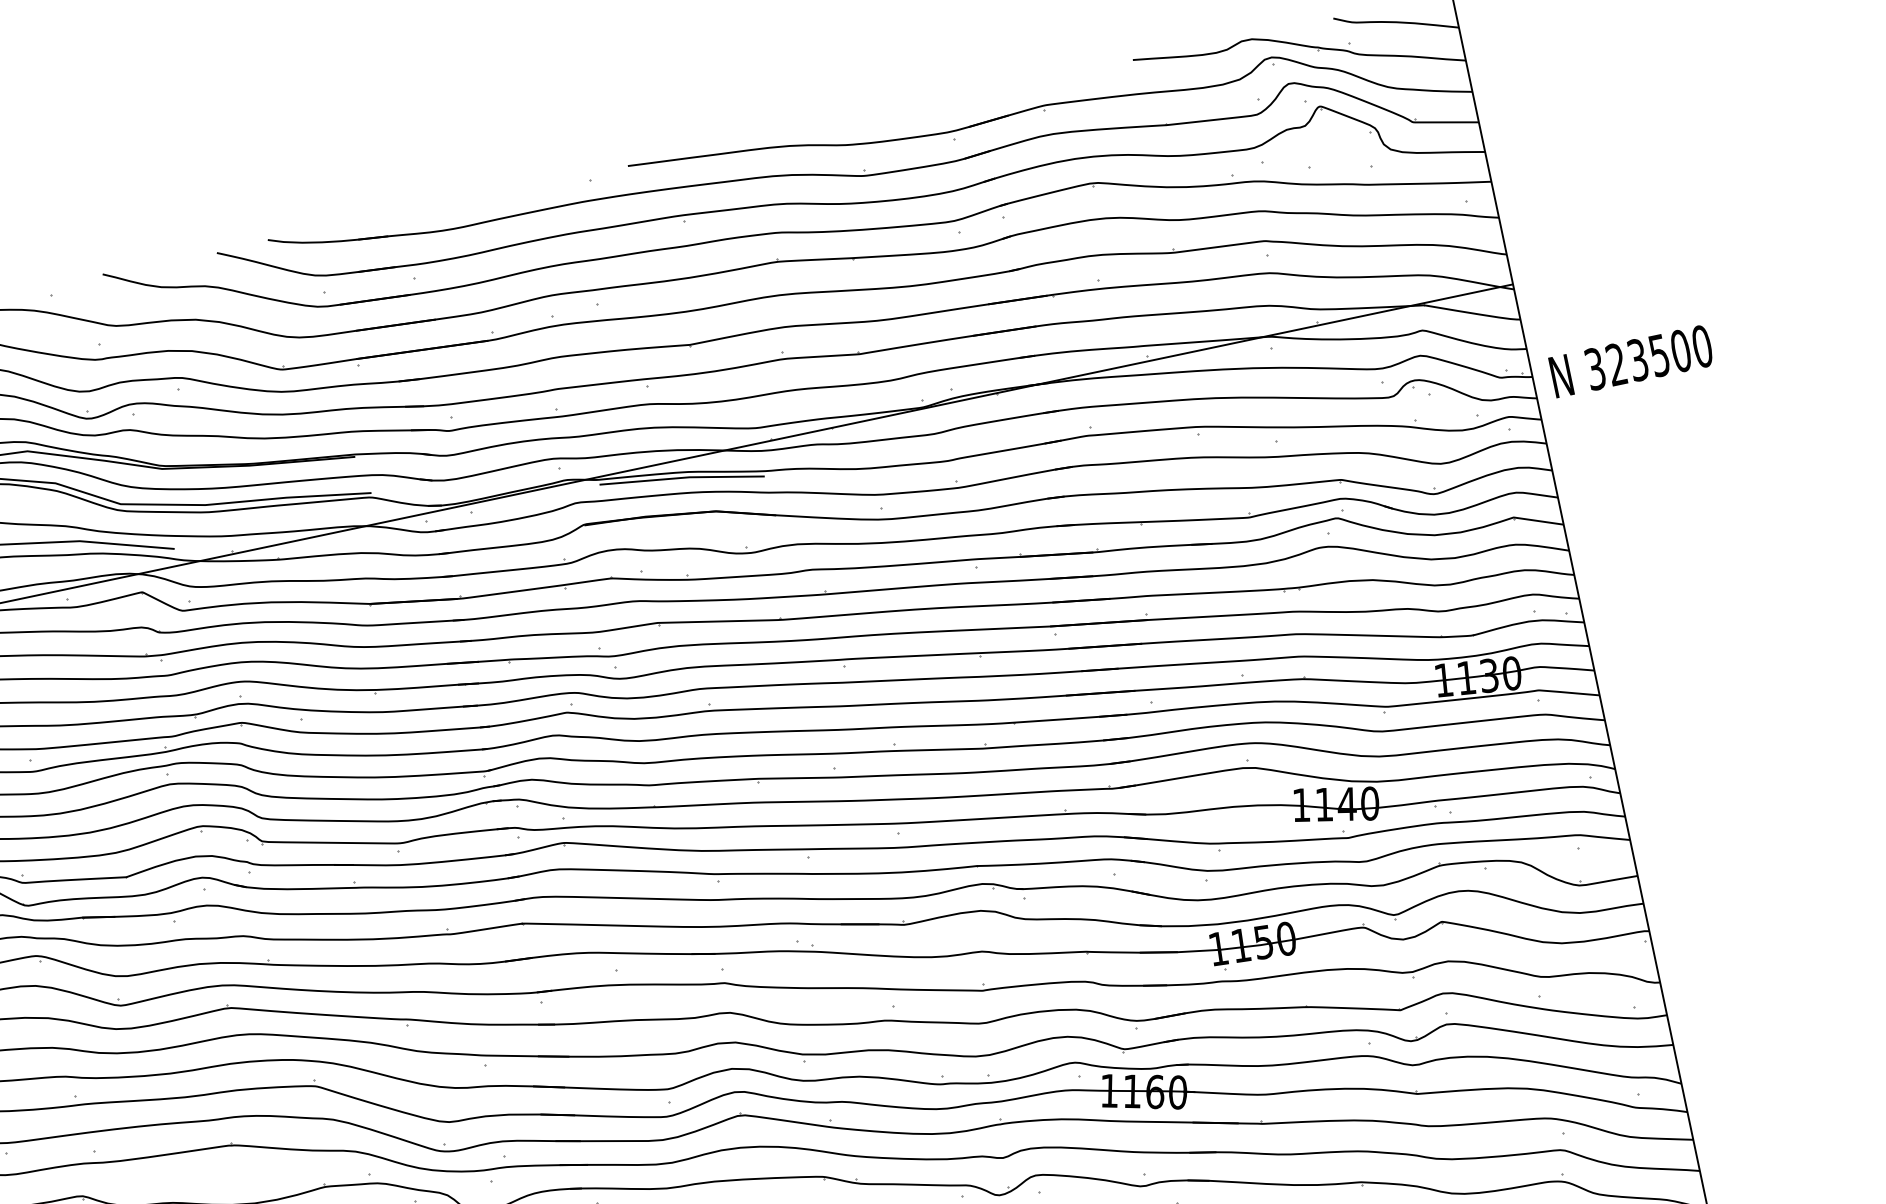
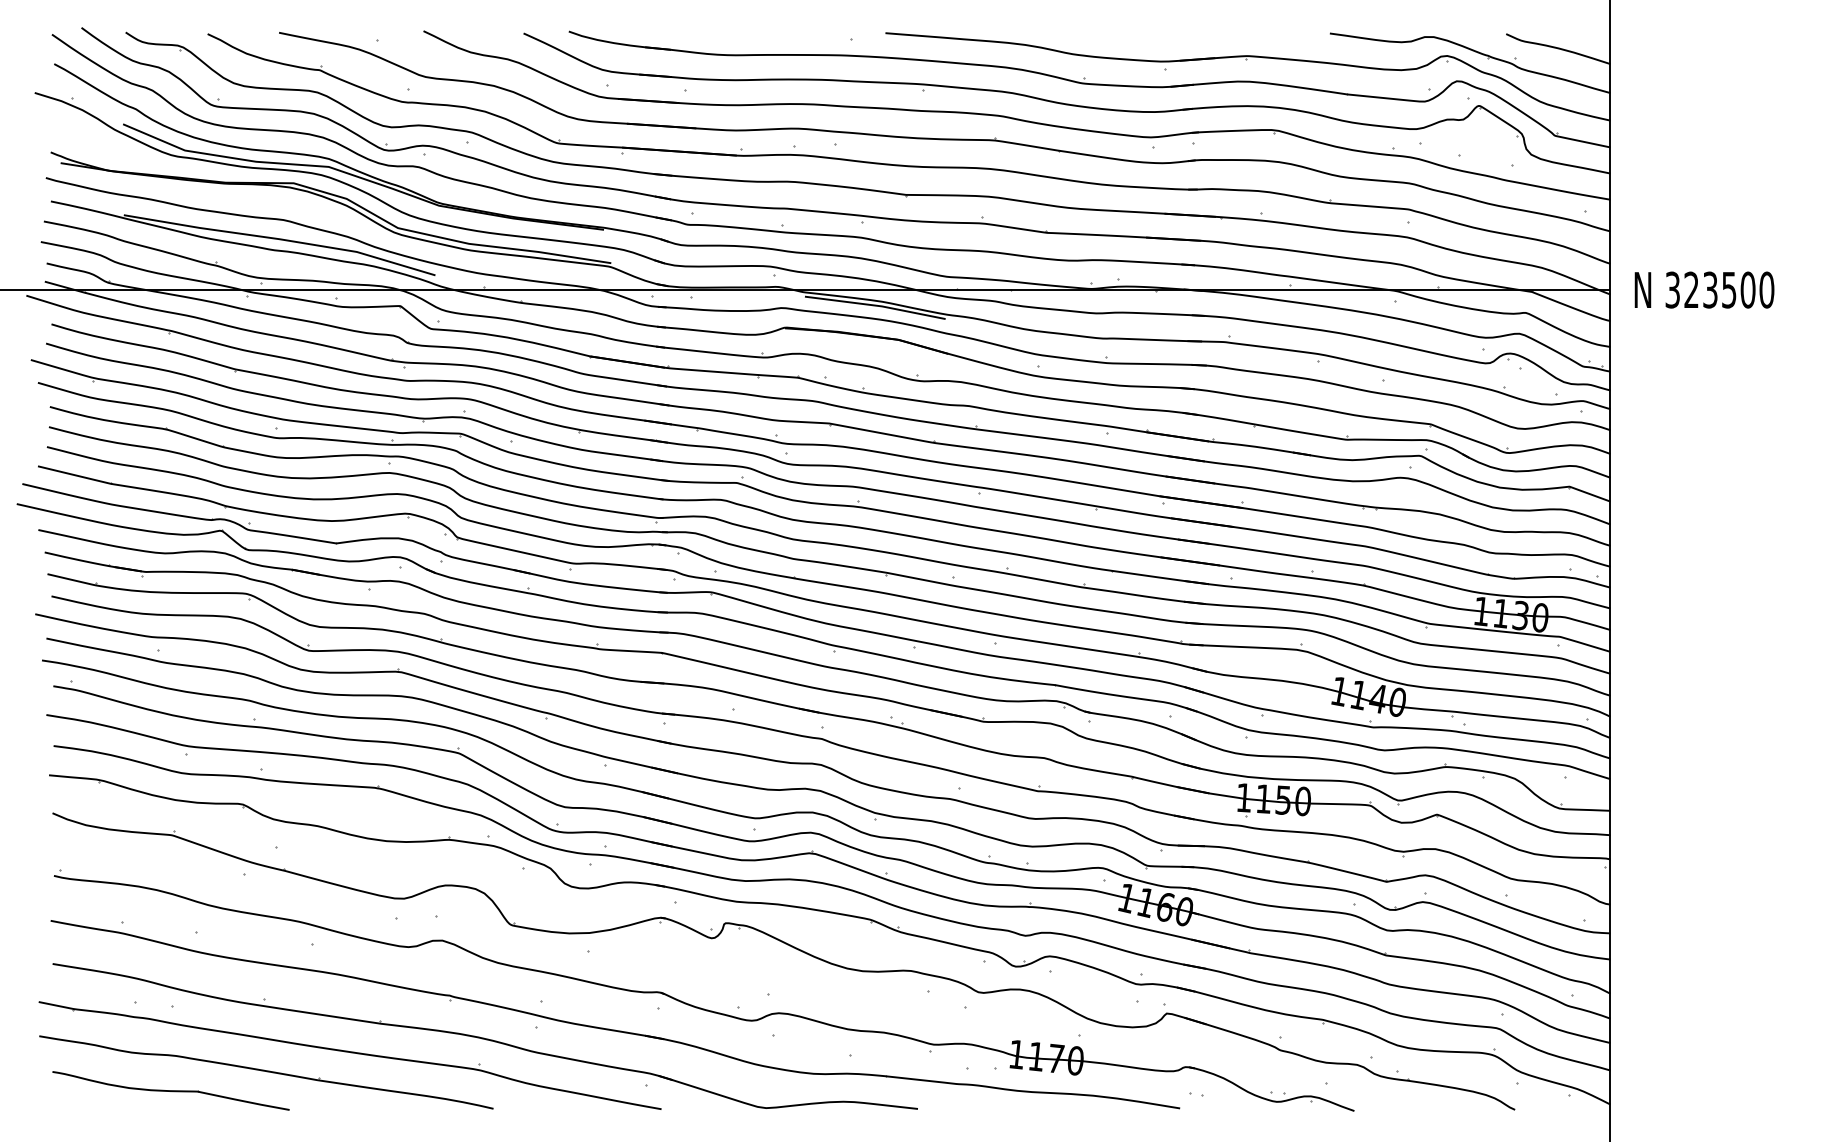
text: (1631, 360) -> (1704, 289), moved

